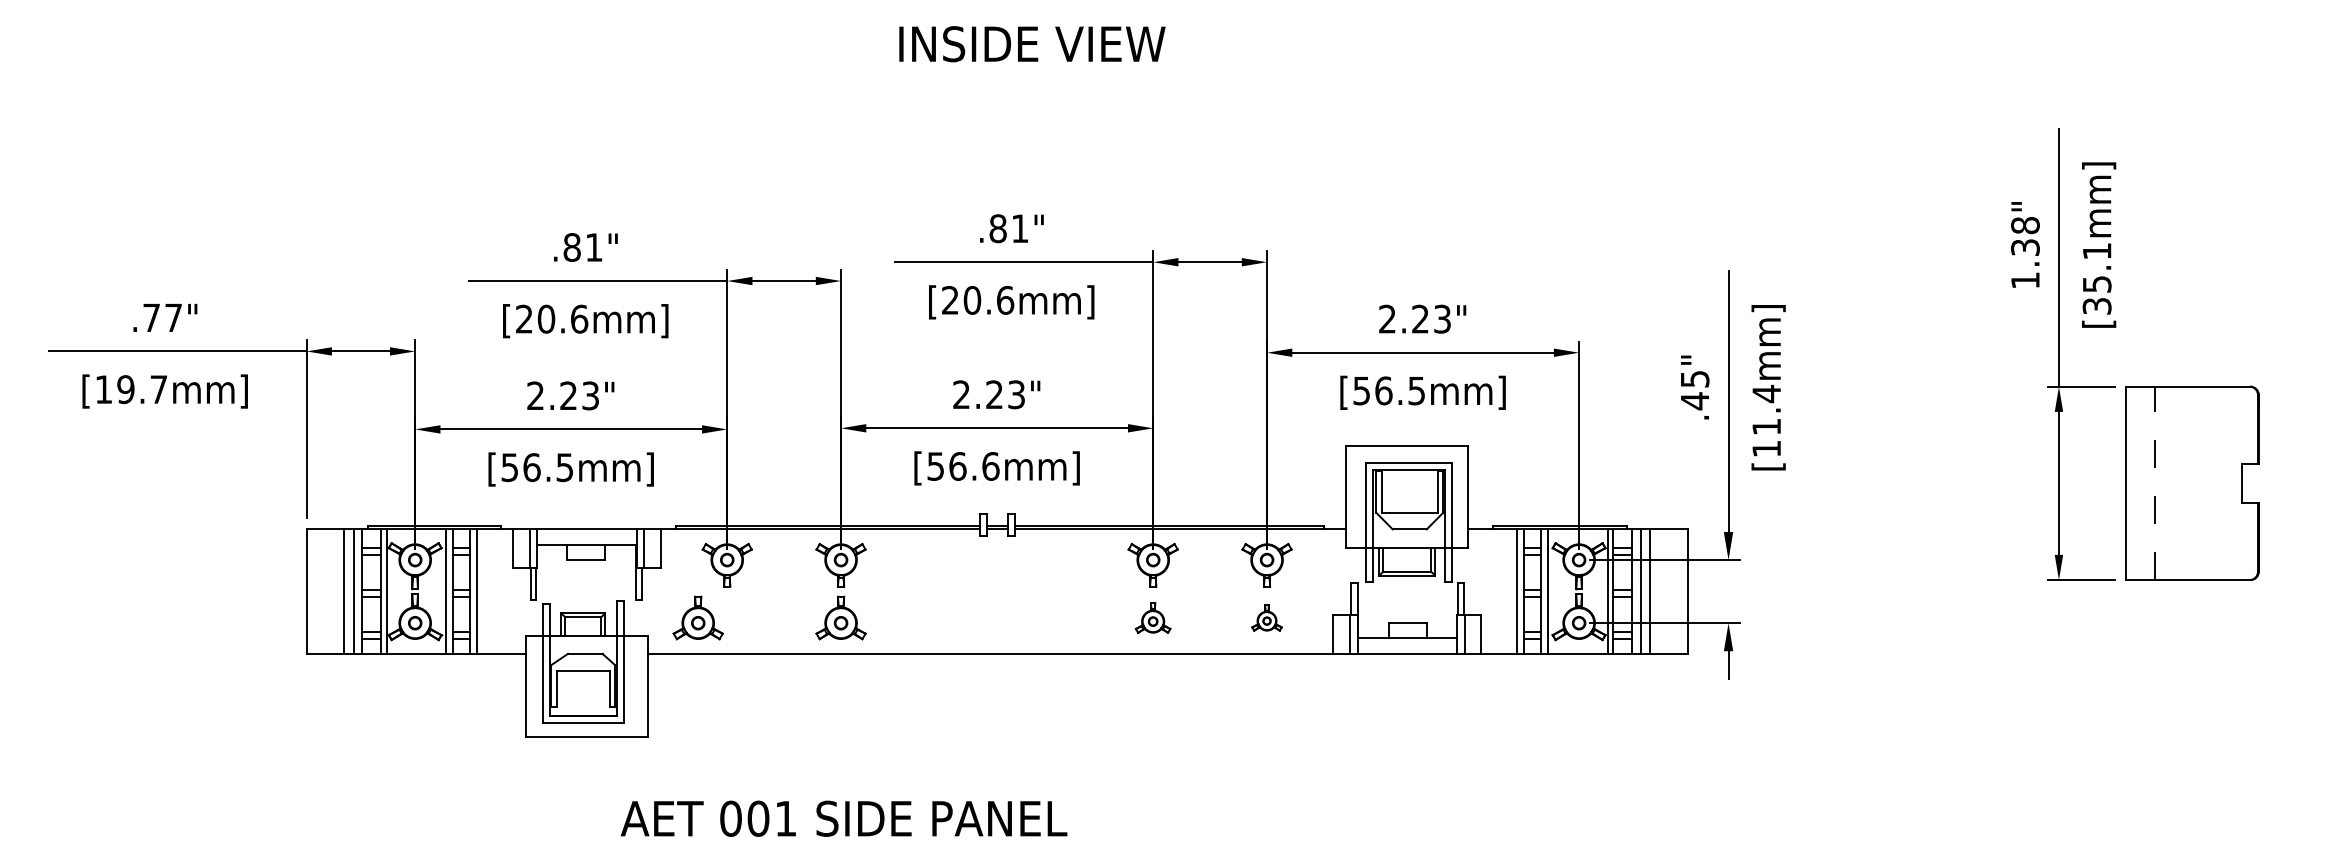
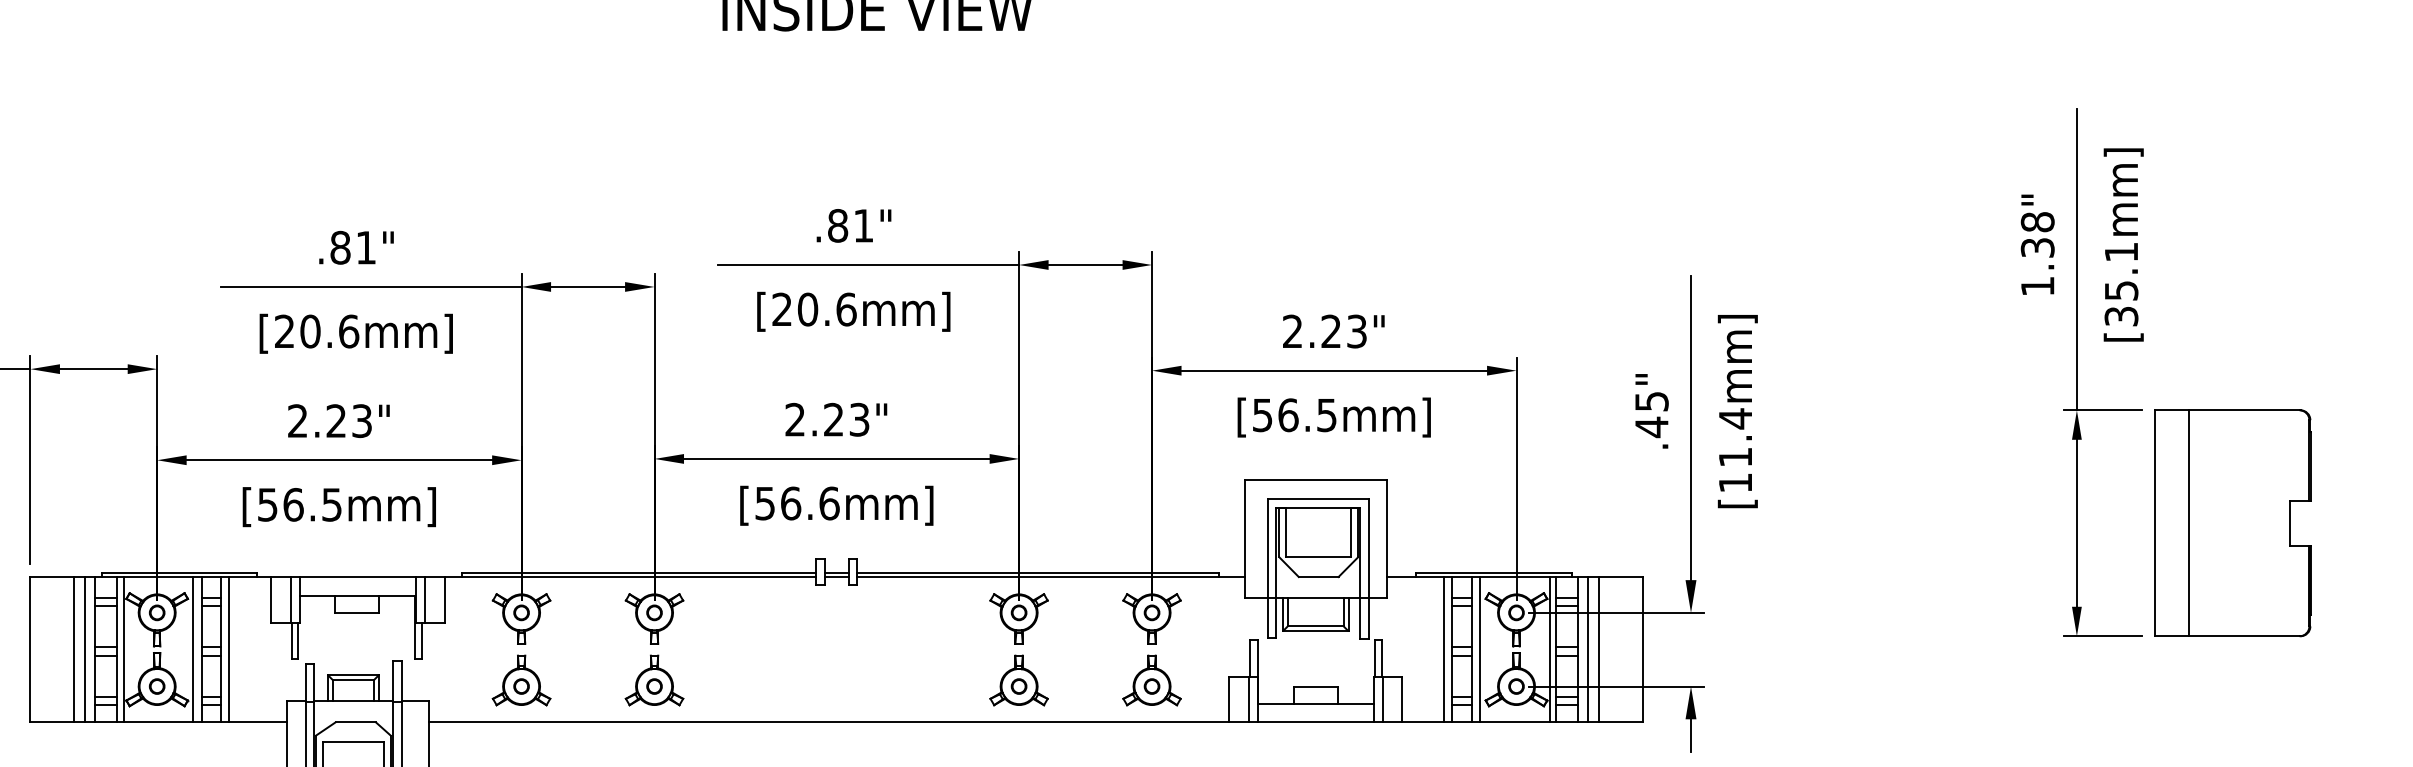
line: (2154, 483) -> (2188, 523), dashed -> solid
part: (697, 617) -> (520, 679), moved
part: (1152, 617) -> (1018, 679), size x1.43
part: (1266, 617) -> (1151, 679), size x1.67

